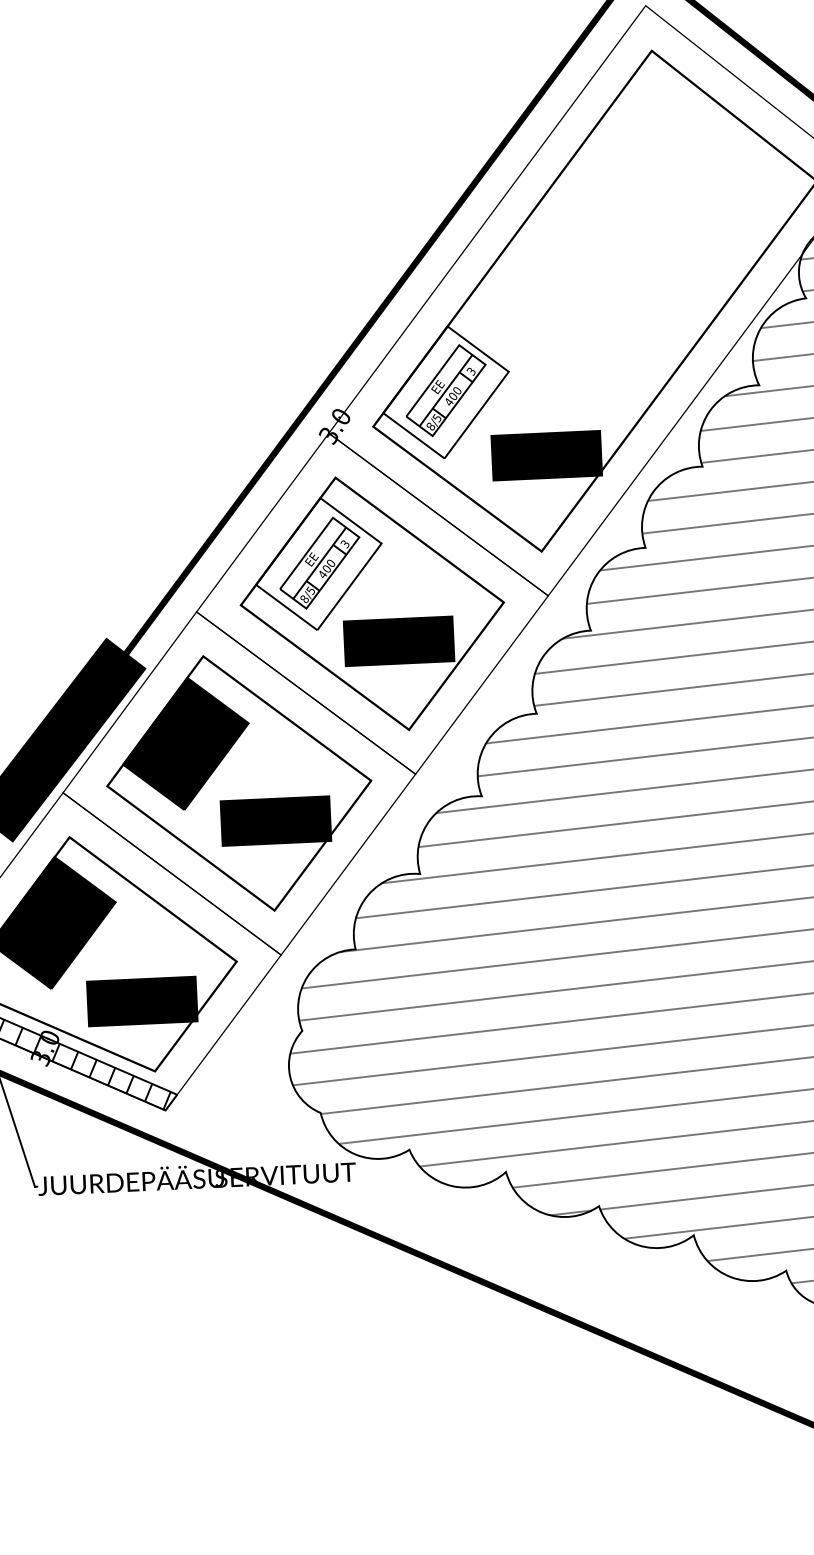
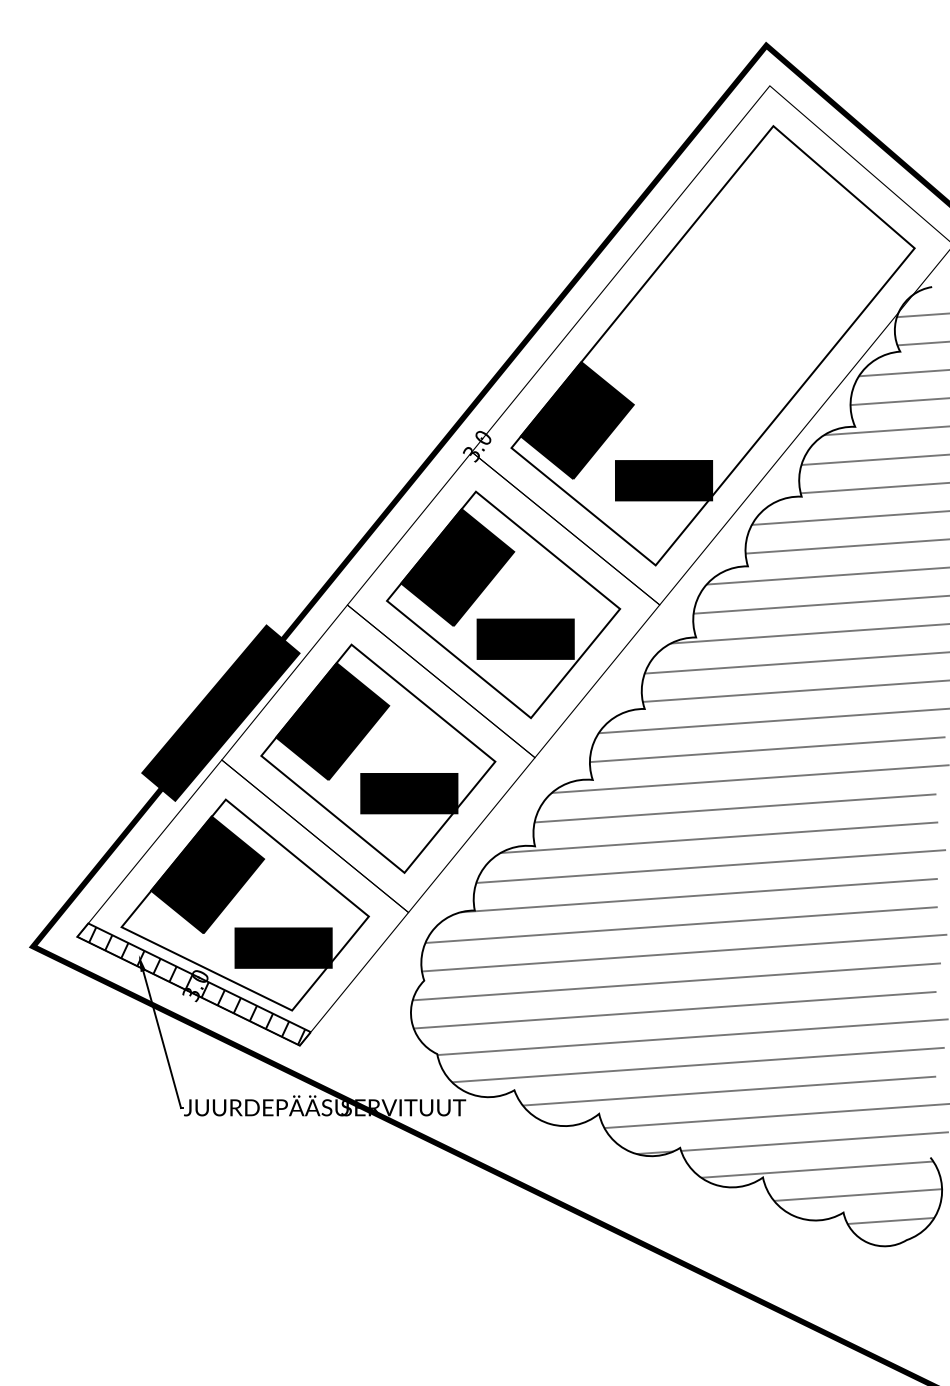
fill: (445, 392) -> (576, 420), added
fill: (318, 564) -> (457, 567), added

